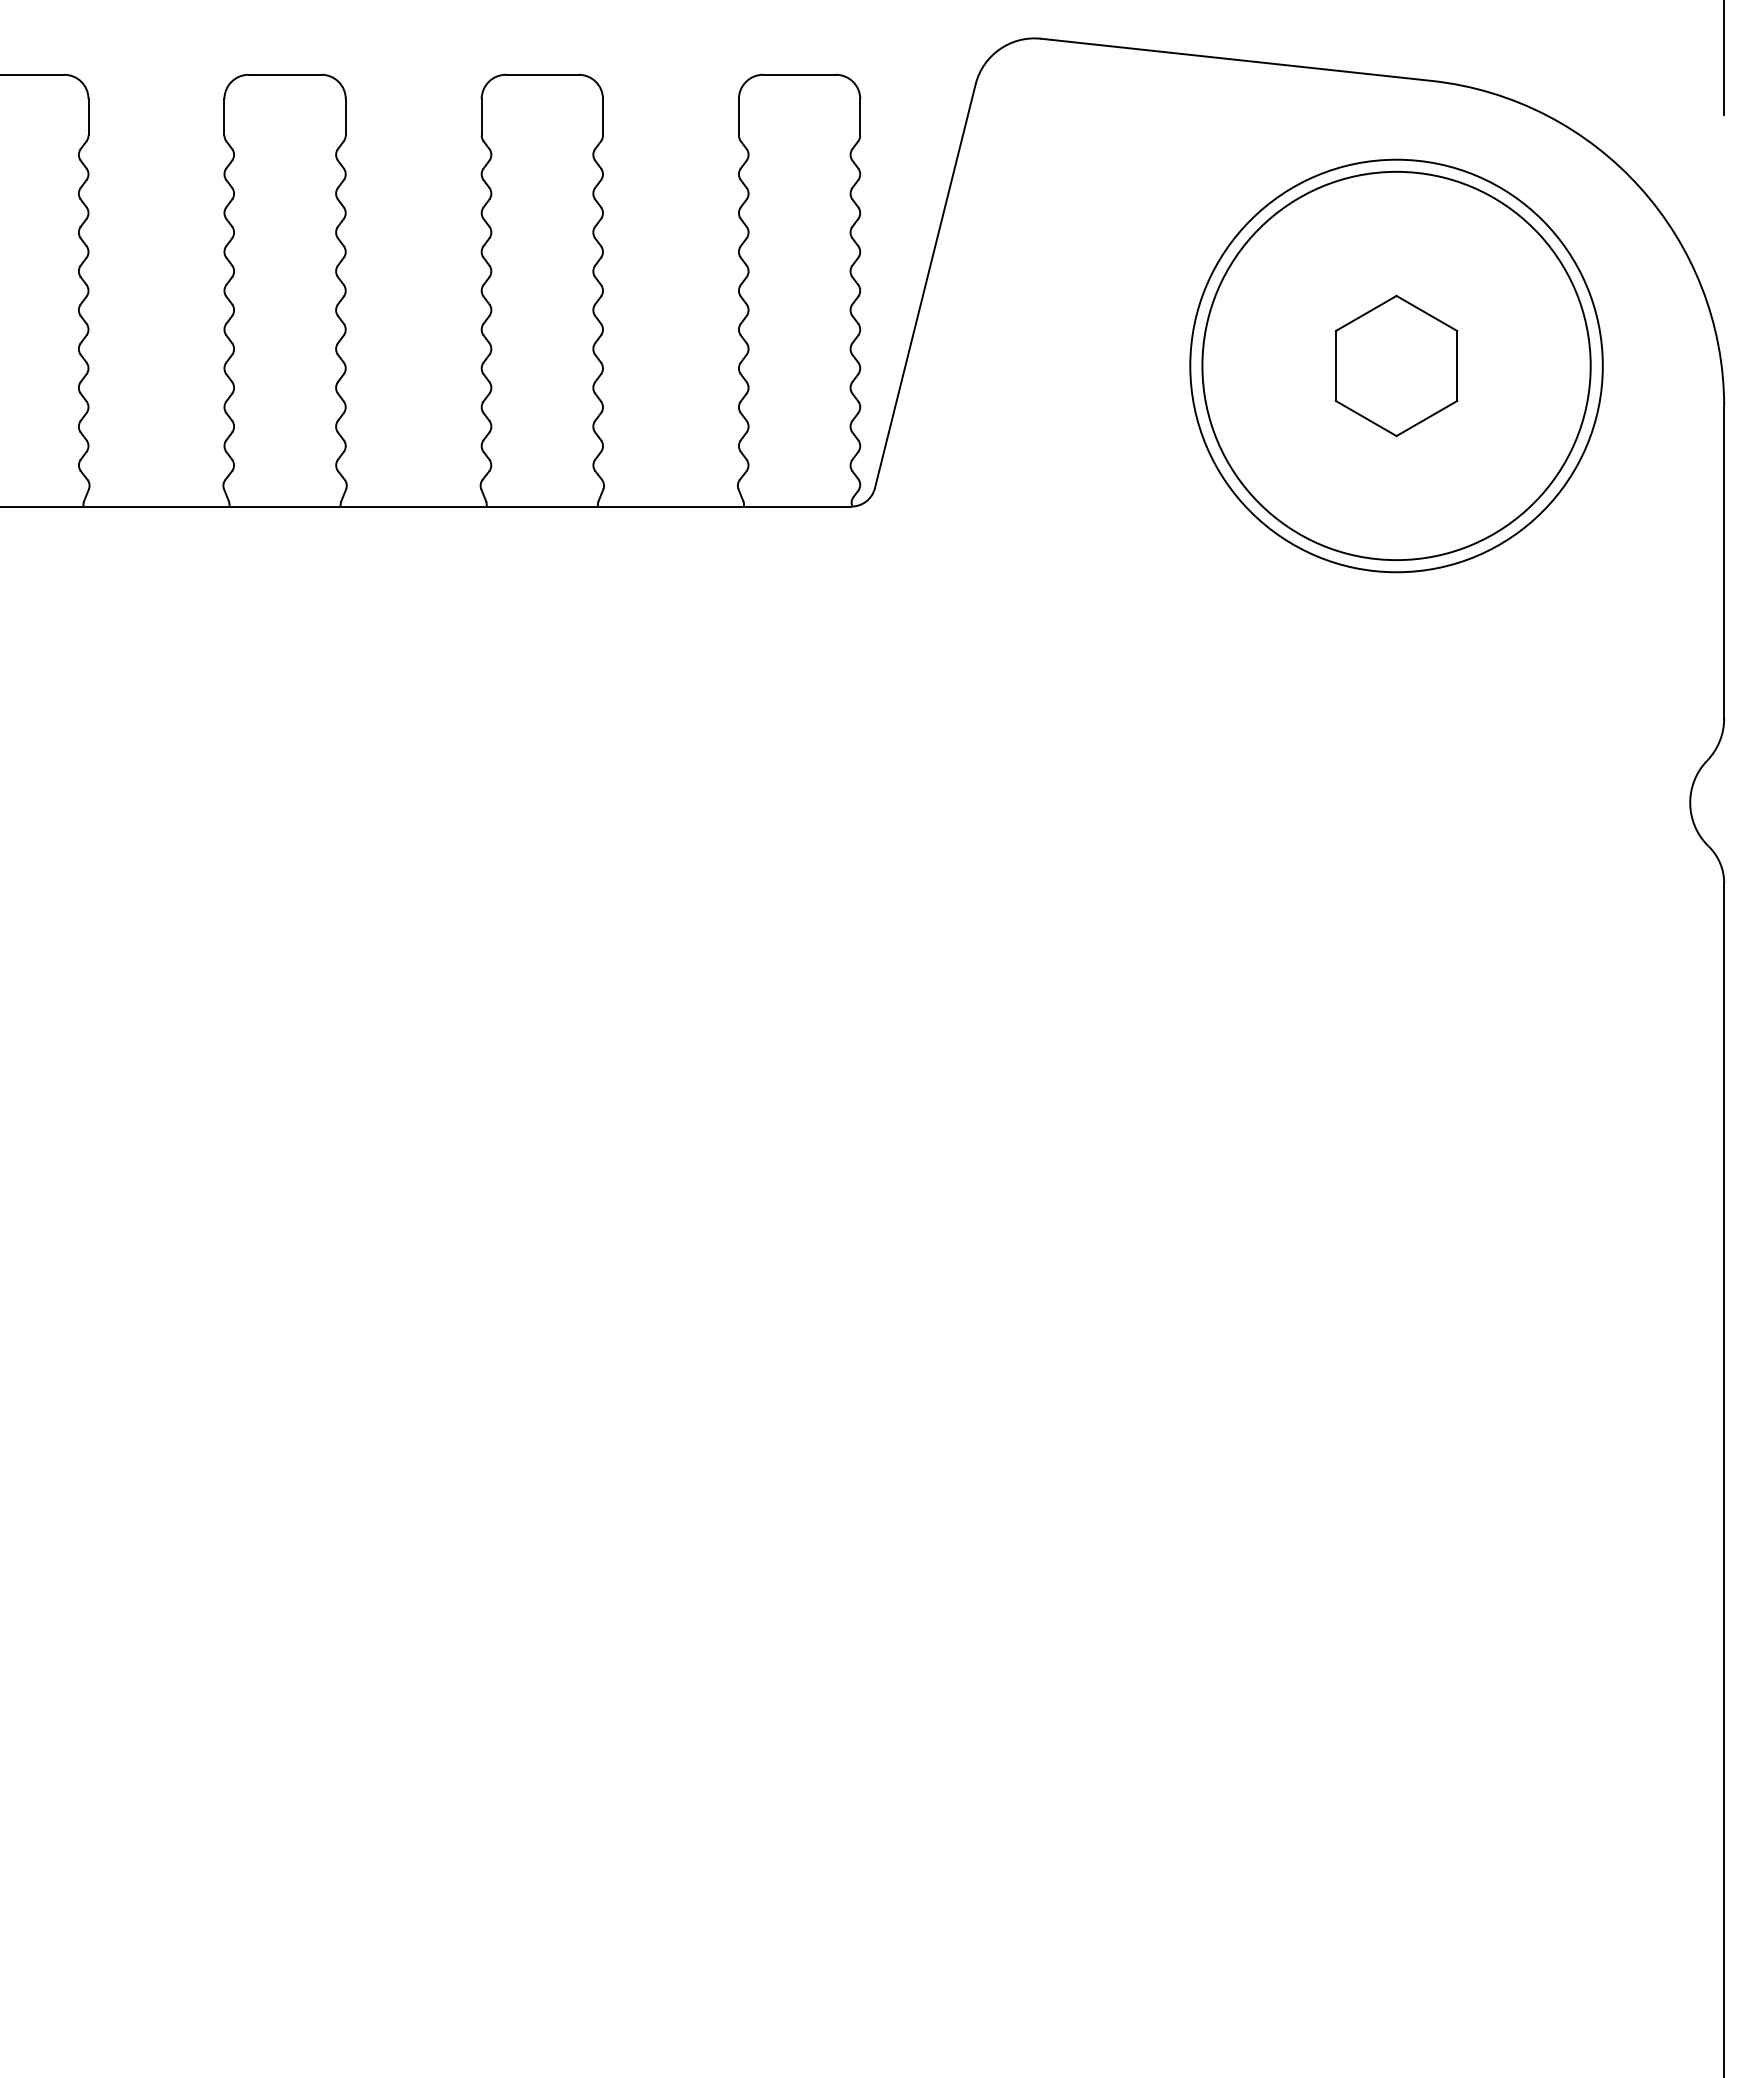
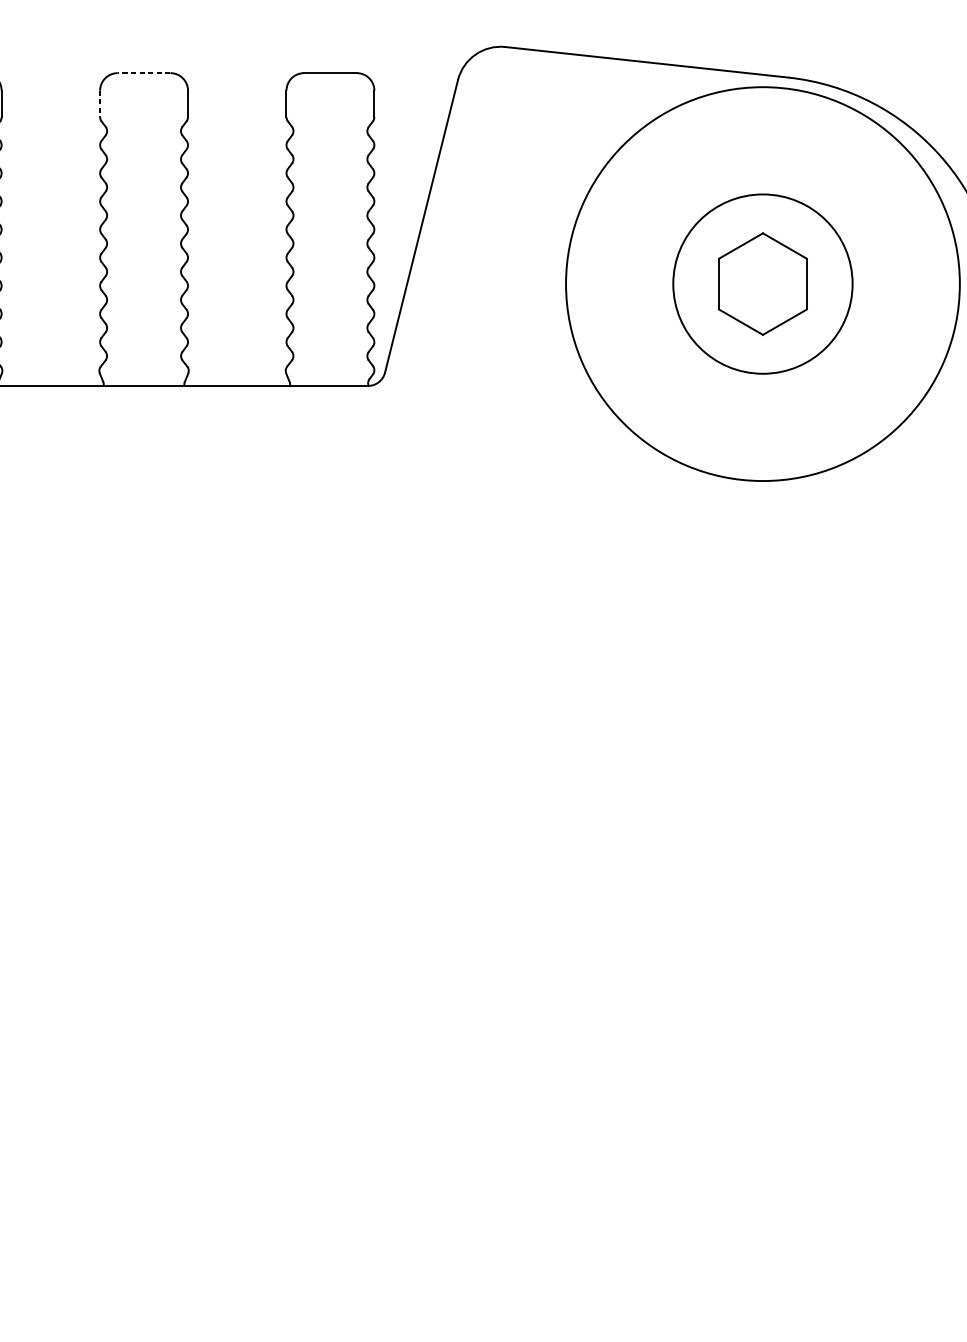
line: (541, 74) -> (143, 72), solid -> dashed
line: (481, 117) -> (99, 104), solid -> dashed
circle: (1396, 365) -> (762, 283), size x0.6
circle: (1396, 365) -> (762, 283), size x1.4

